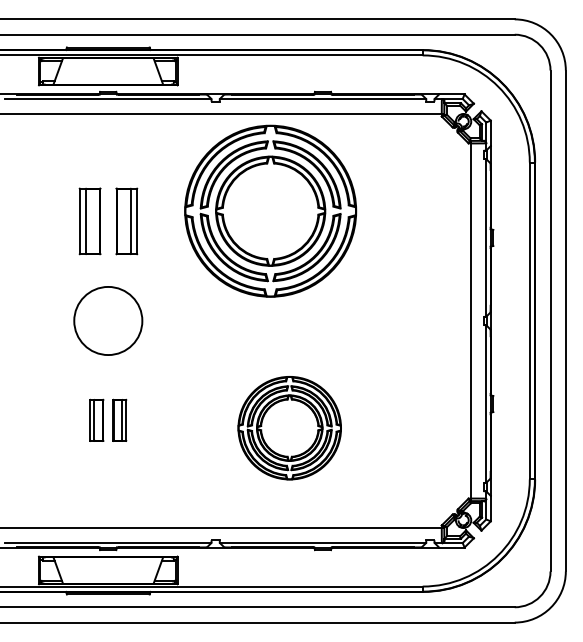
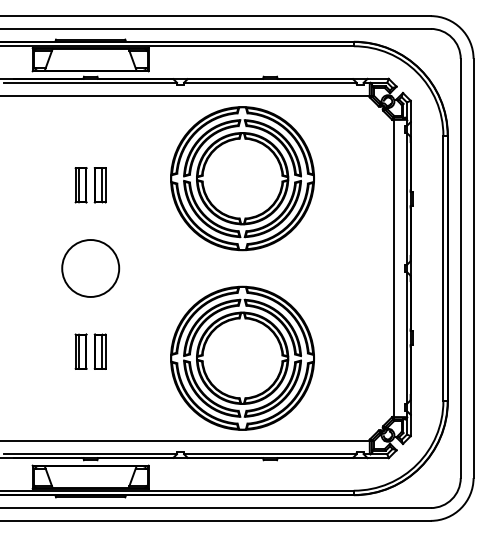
part: (270, 211) -> (242, 178), moved
part: (108, 221) -> (90, 185), size x0.62
part: (289, 427) -> (242, 357), size x1.67

